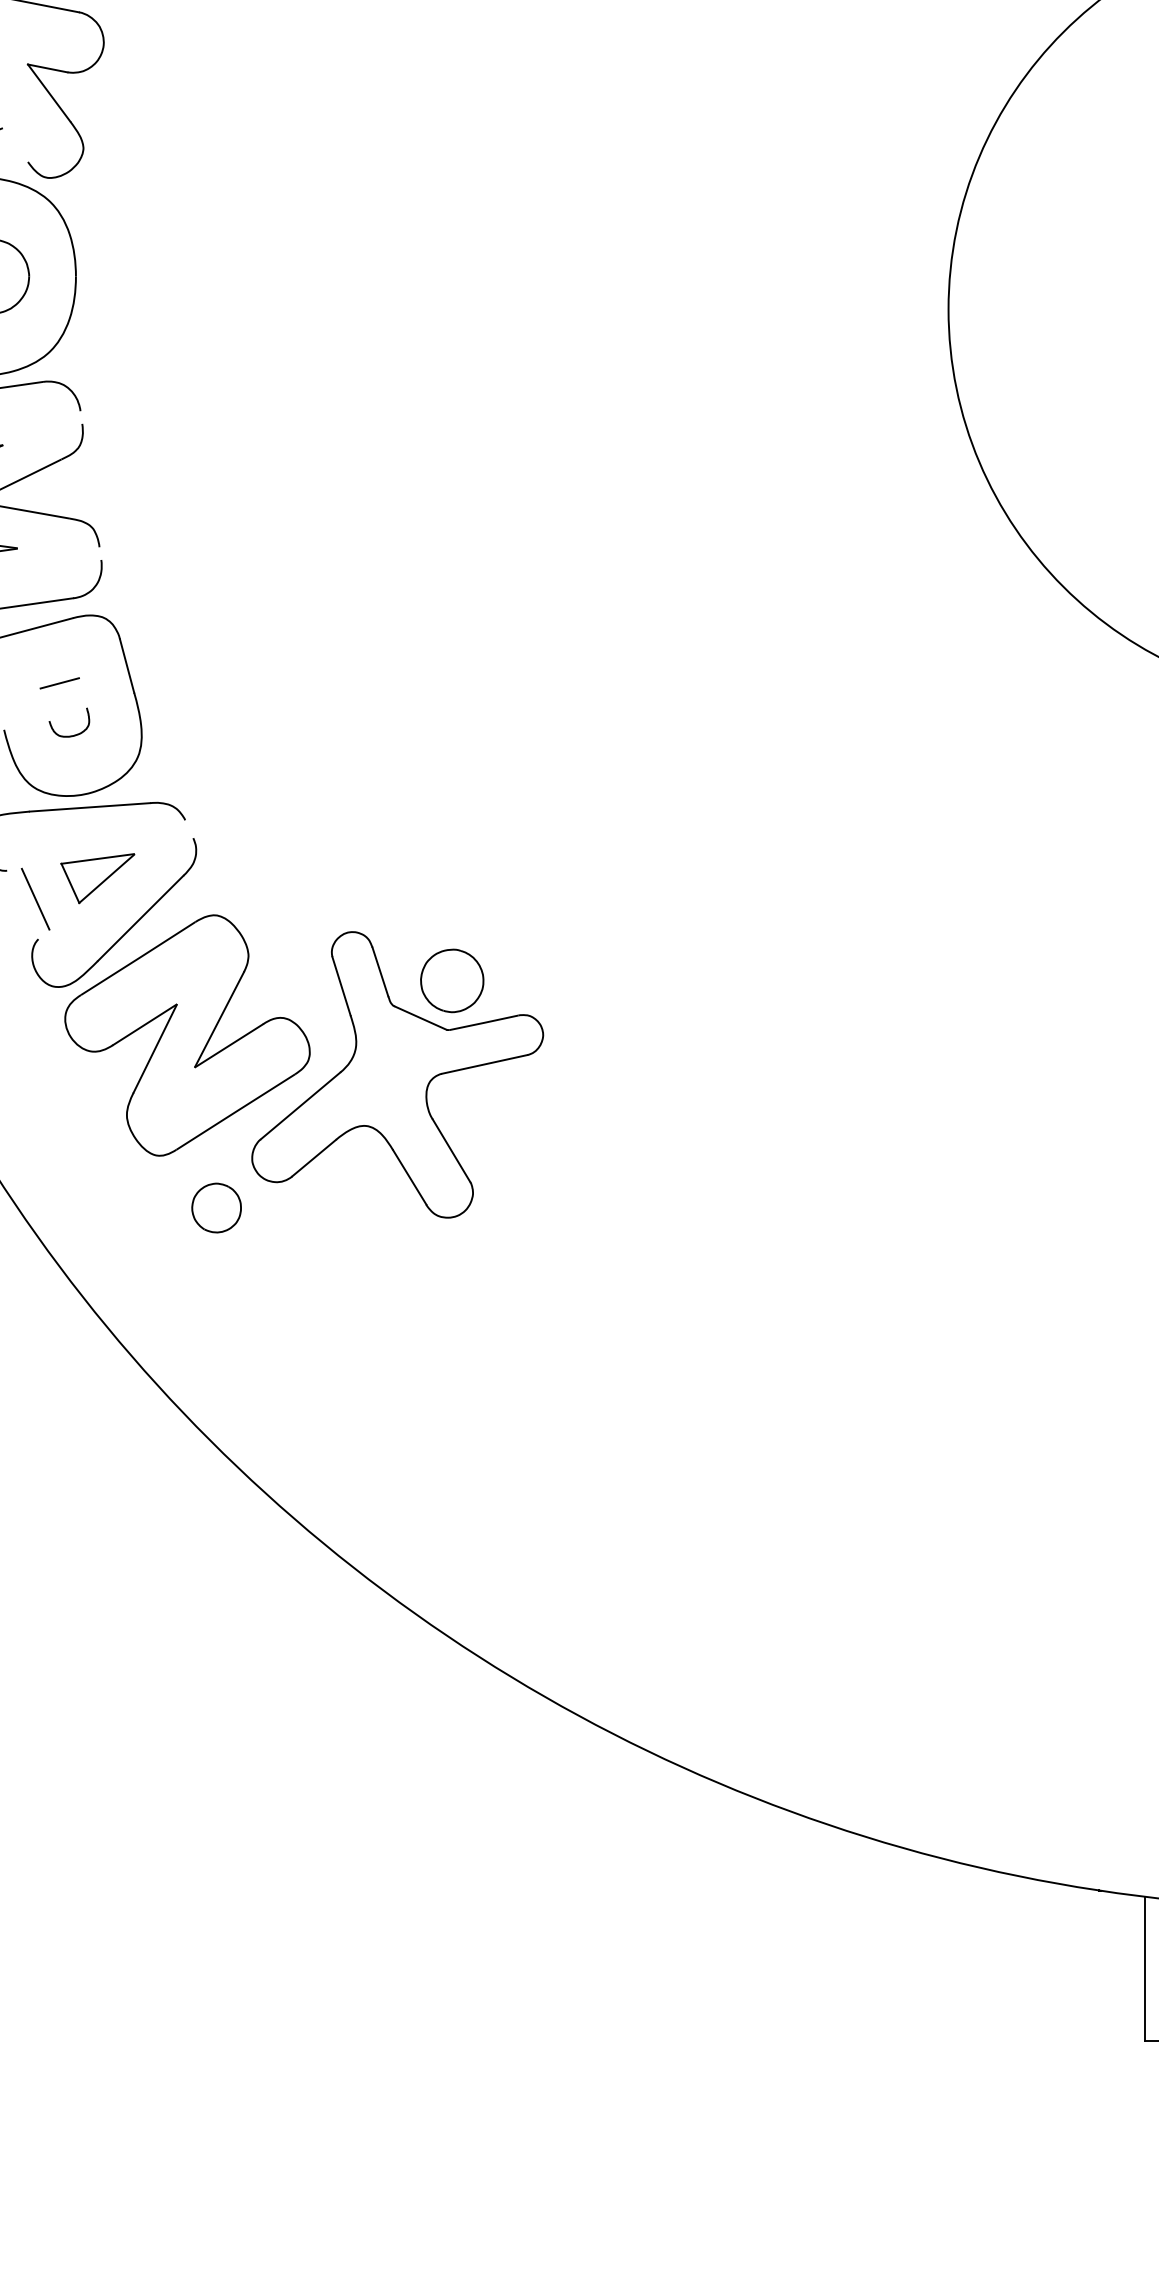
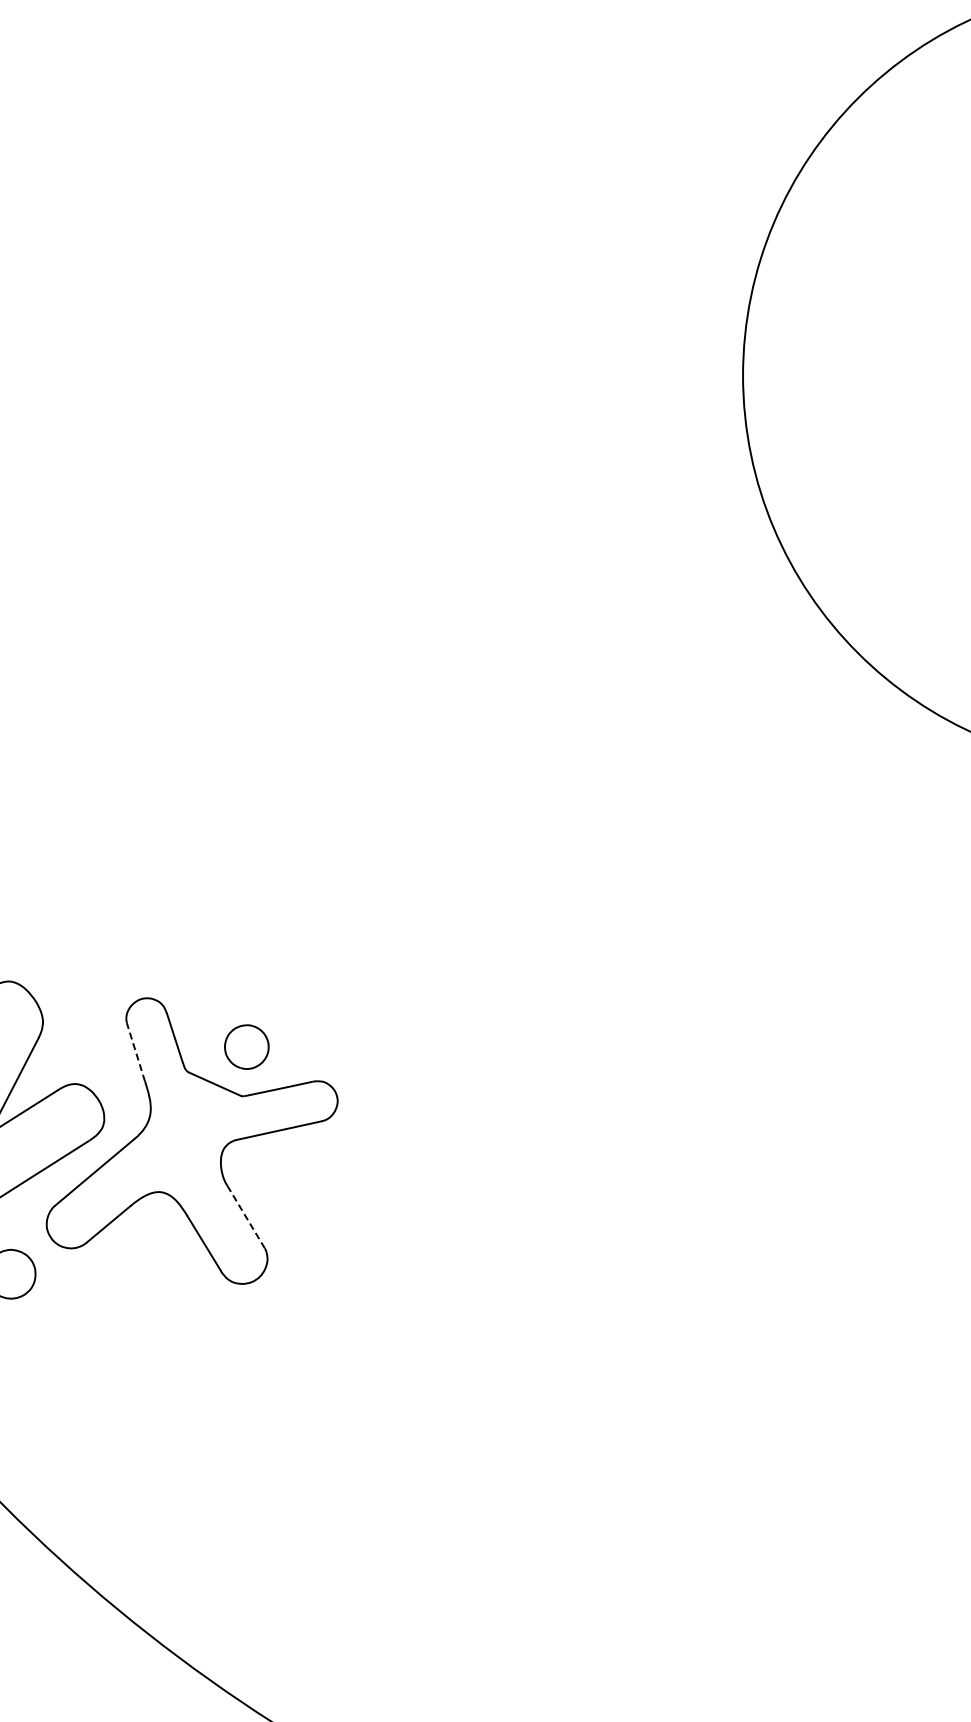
part: (452, 980) -> (247, 1046), size x0.7
line: (341, 985) -> (136, 1051), solid -> dashed
line: (451, 1151) -> (246, 1217), solid -> dashed

